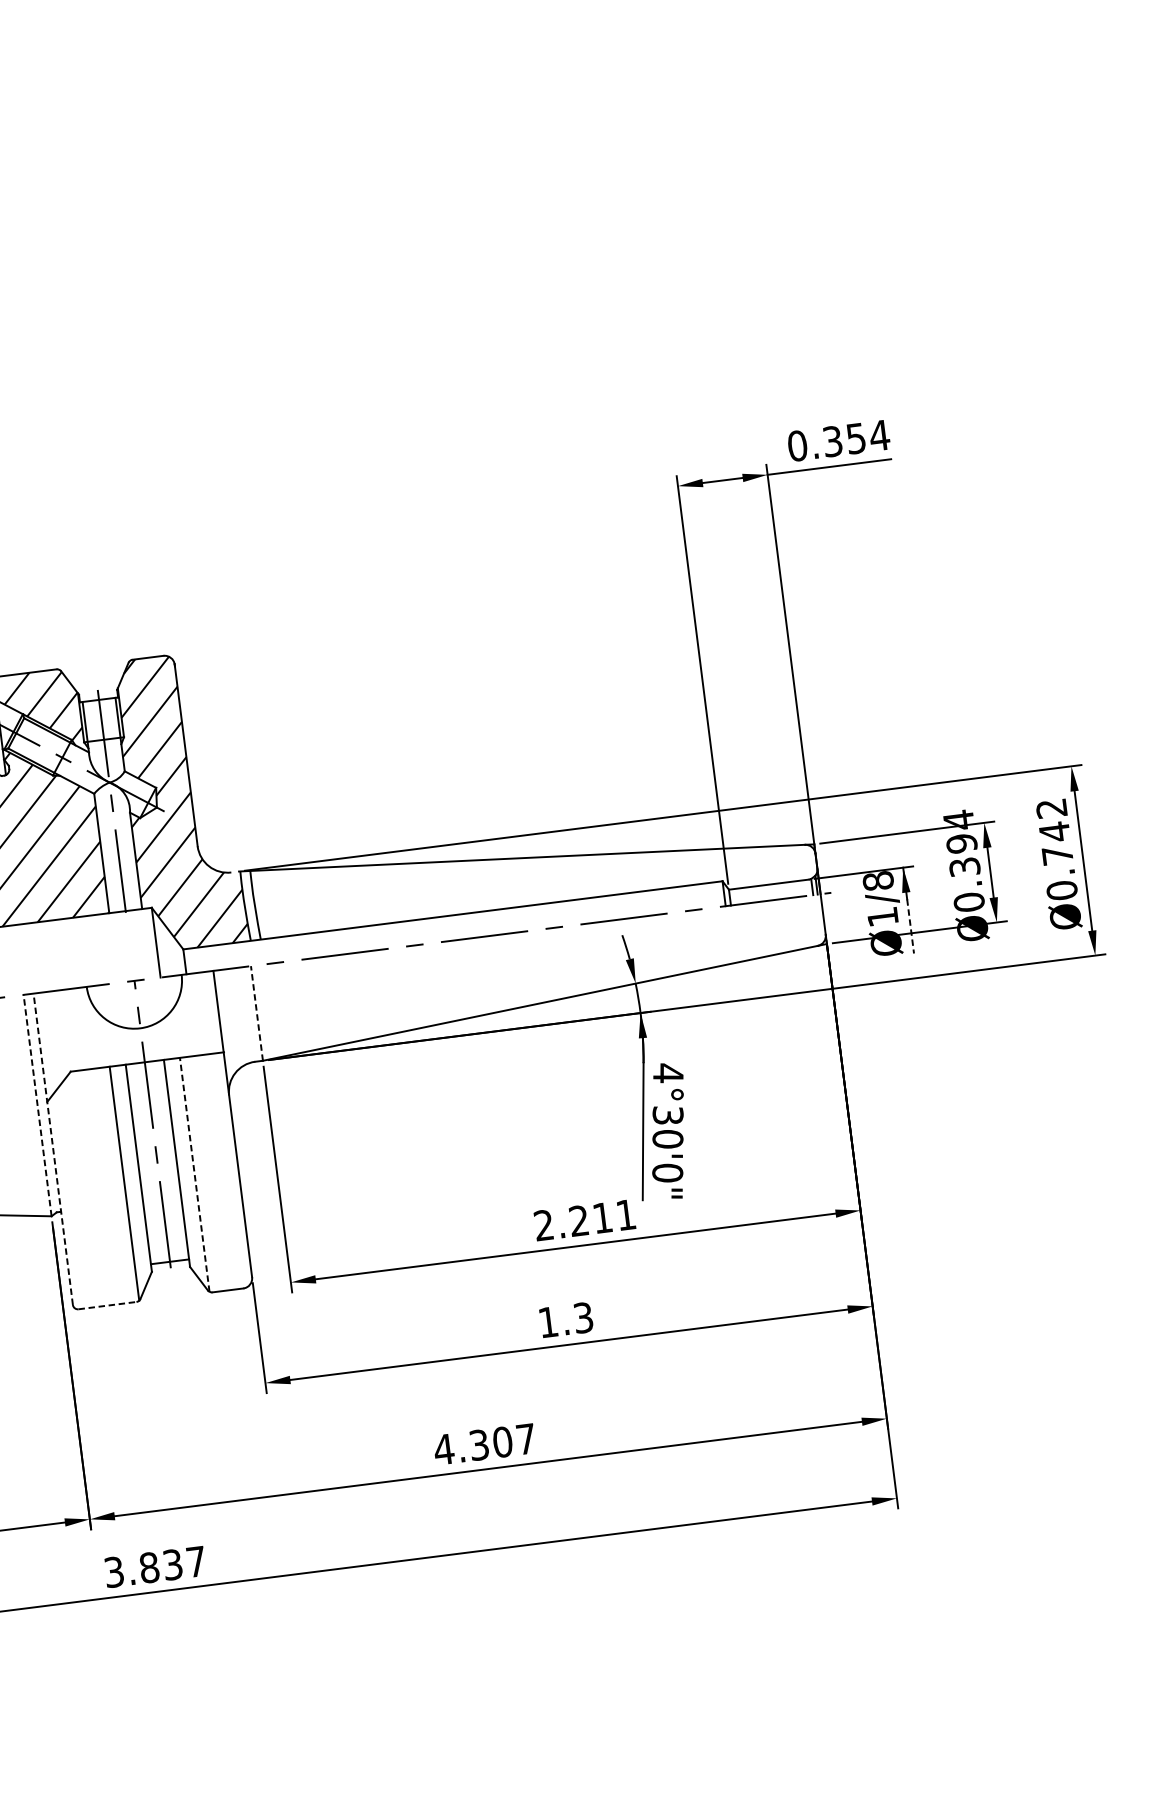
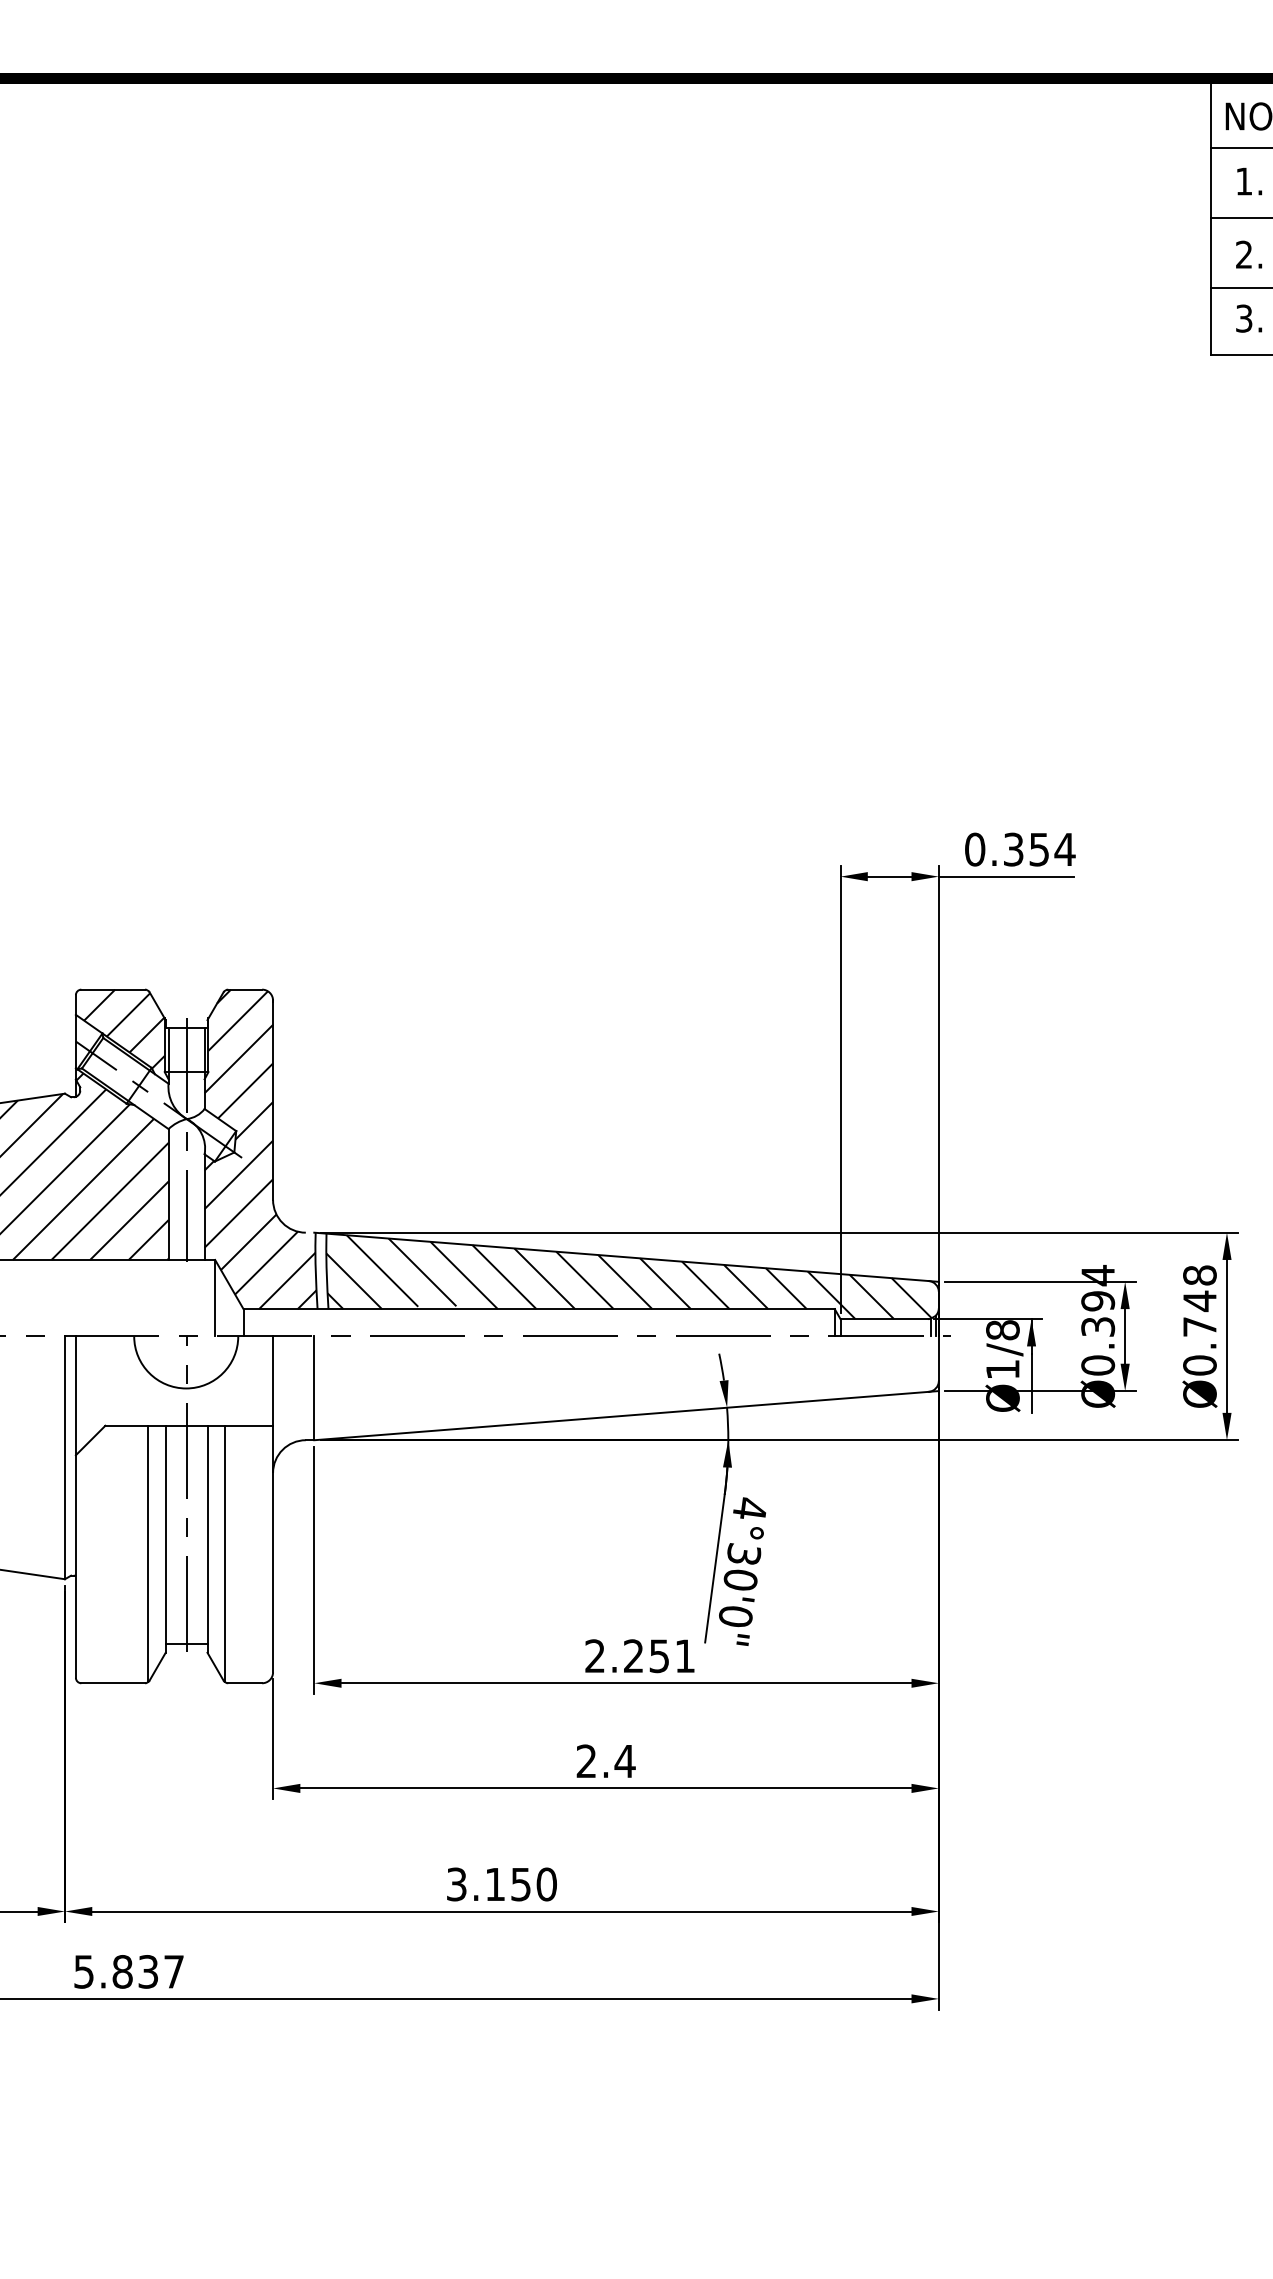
text: (1051, 808) -> (1199, 1275), Ø0.742 -> Ø0.748
hatch: (530, 876) -> (628, 1277), added
line: (910, 926) -> (1031, 1383), dashed -> solid
line: (257, 1013) -> (314, 1388), dashed -> solid
line: (37, 1105) -> (64, 1457), dashed -> solid
line: (52, 1149) -> (75, 1507), dashed -> solid
line: (195, 1174) -> (225, 1553), dashed -> solid
text: (601, 1218) -> (658, 1656), 2.211 -> 2.251
line: (107, 1305) -> (113, 1683), dashed -> solid
text: (565, 1320) -> (605, 1761), 1.3 -> 2.4
text: (484, 1444) -> (501, 1884), 4.307 -> 3.150
text: (114, 1571) -> (84, 1971), 3.837 -> 5.837

